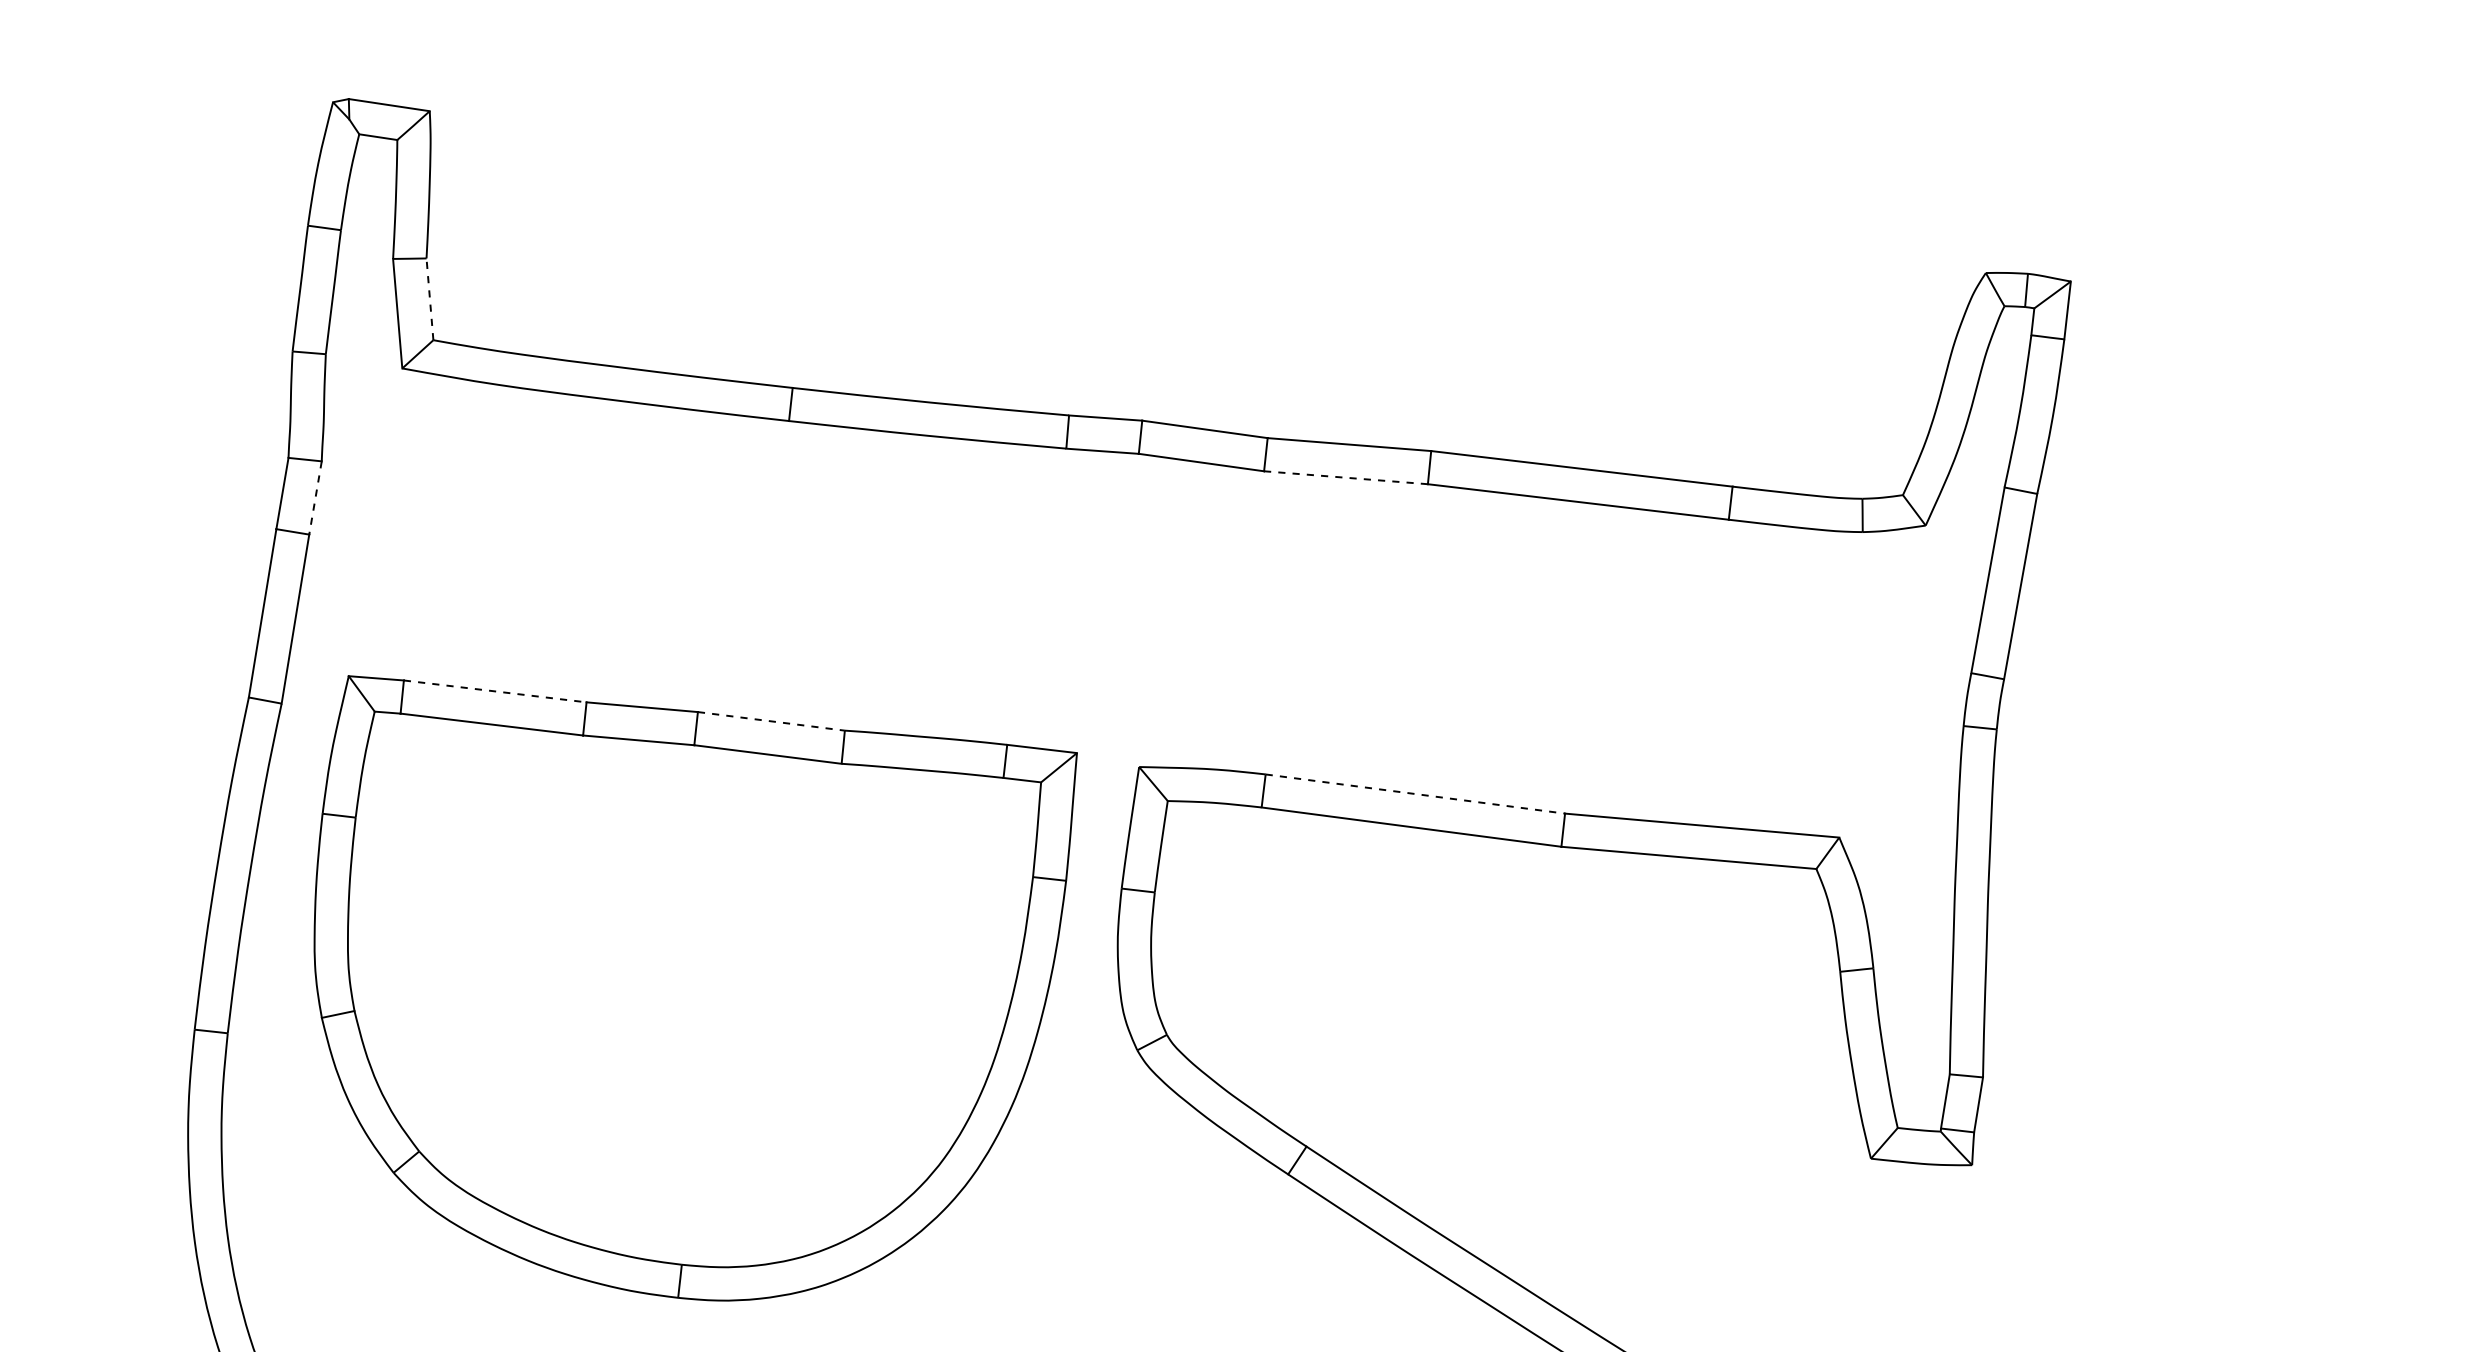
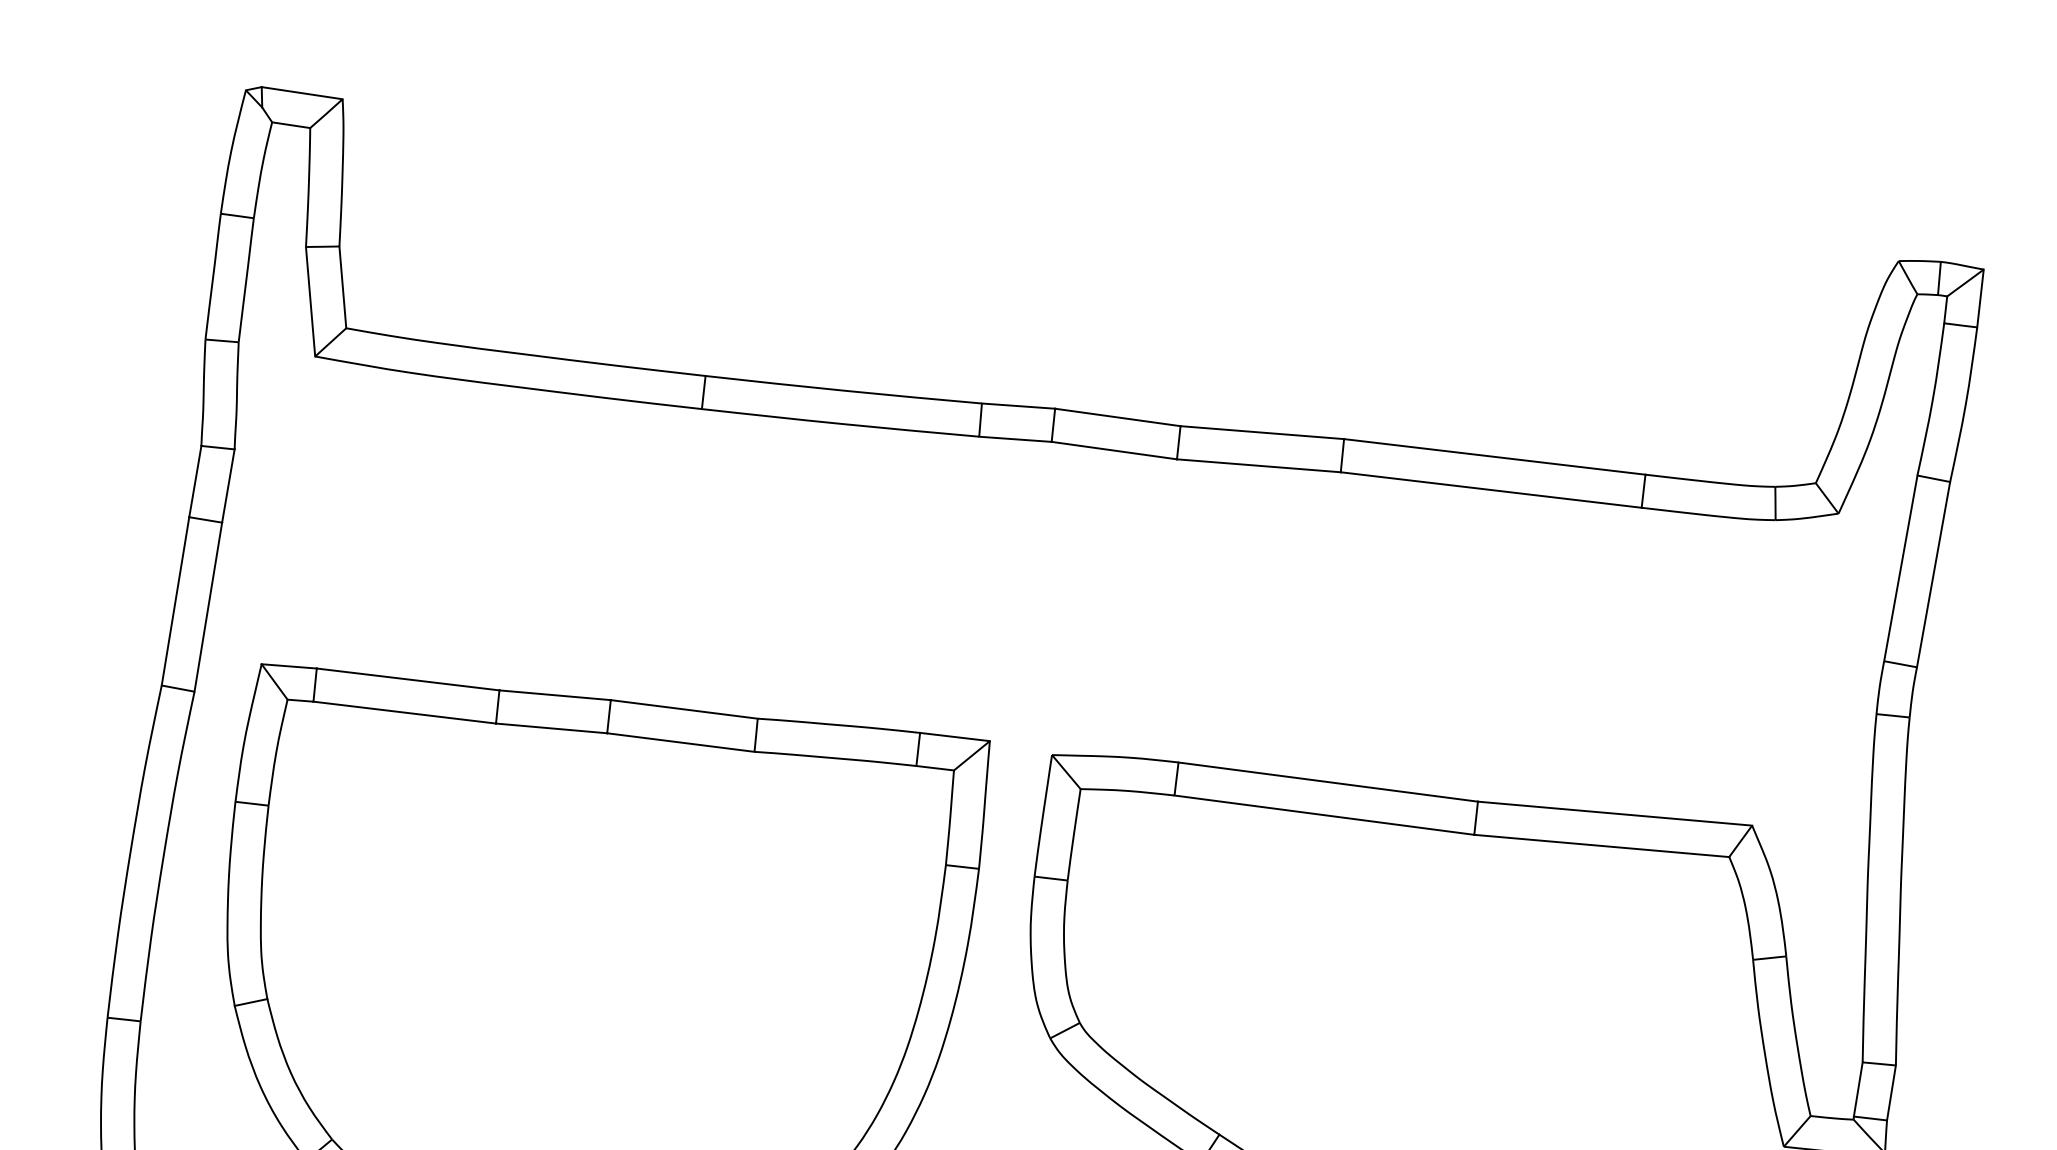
line: (429, 298) -> (342, 286), dashed -> solid
line: (1345, 477) -> (1258, 465), dashed -> solid
line: (315, 498) -> (228, 486), dashed -> solid
line: (495, 691) -> (408, 679), dashed -> solid
line: (771, 721) -> (684, 709), dashed -> solid
line: (1415, 794) -> (1328, 782), dashed -> solid

